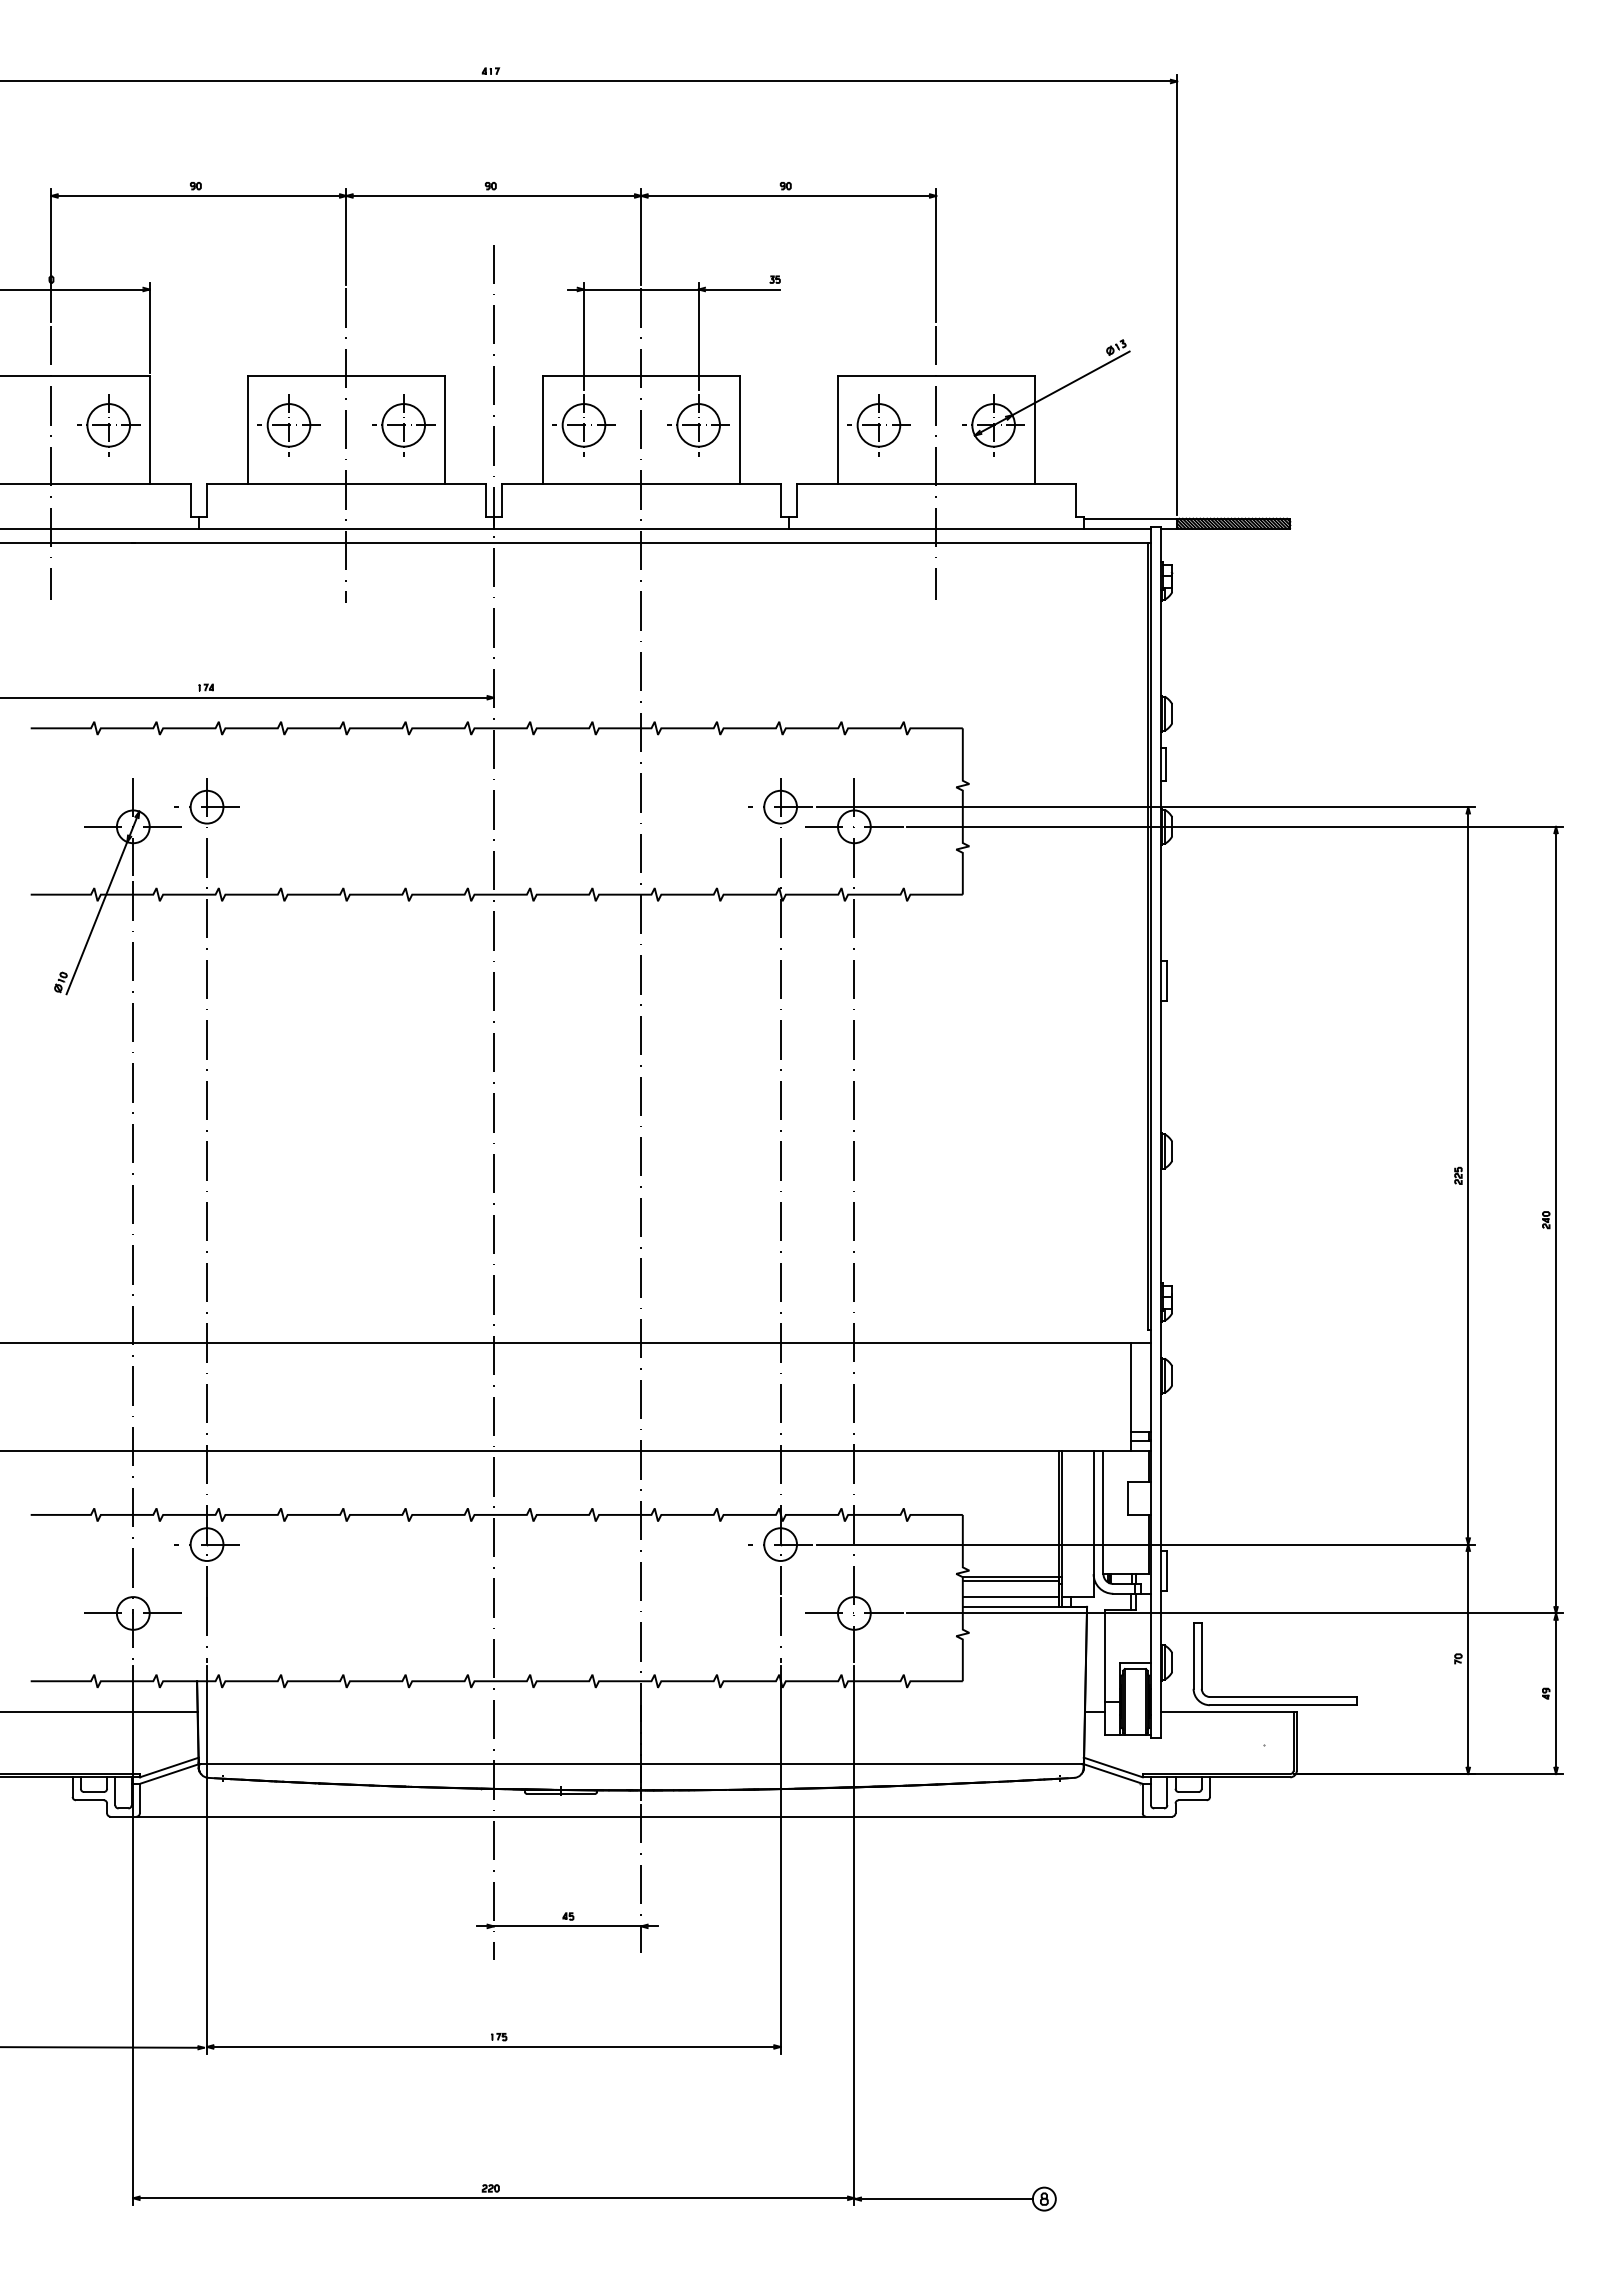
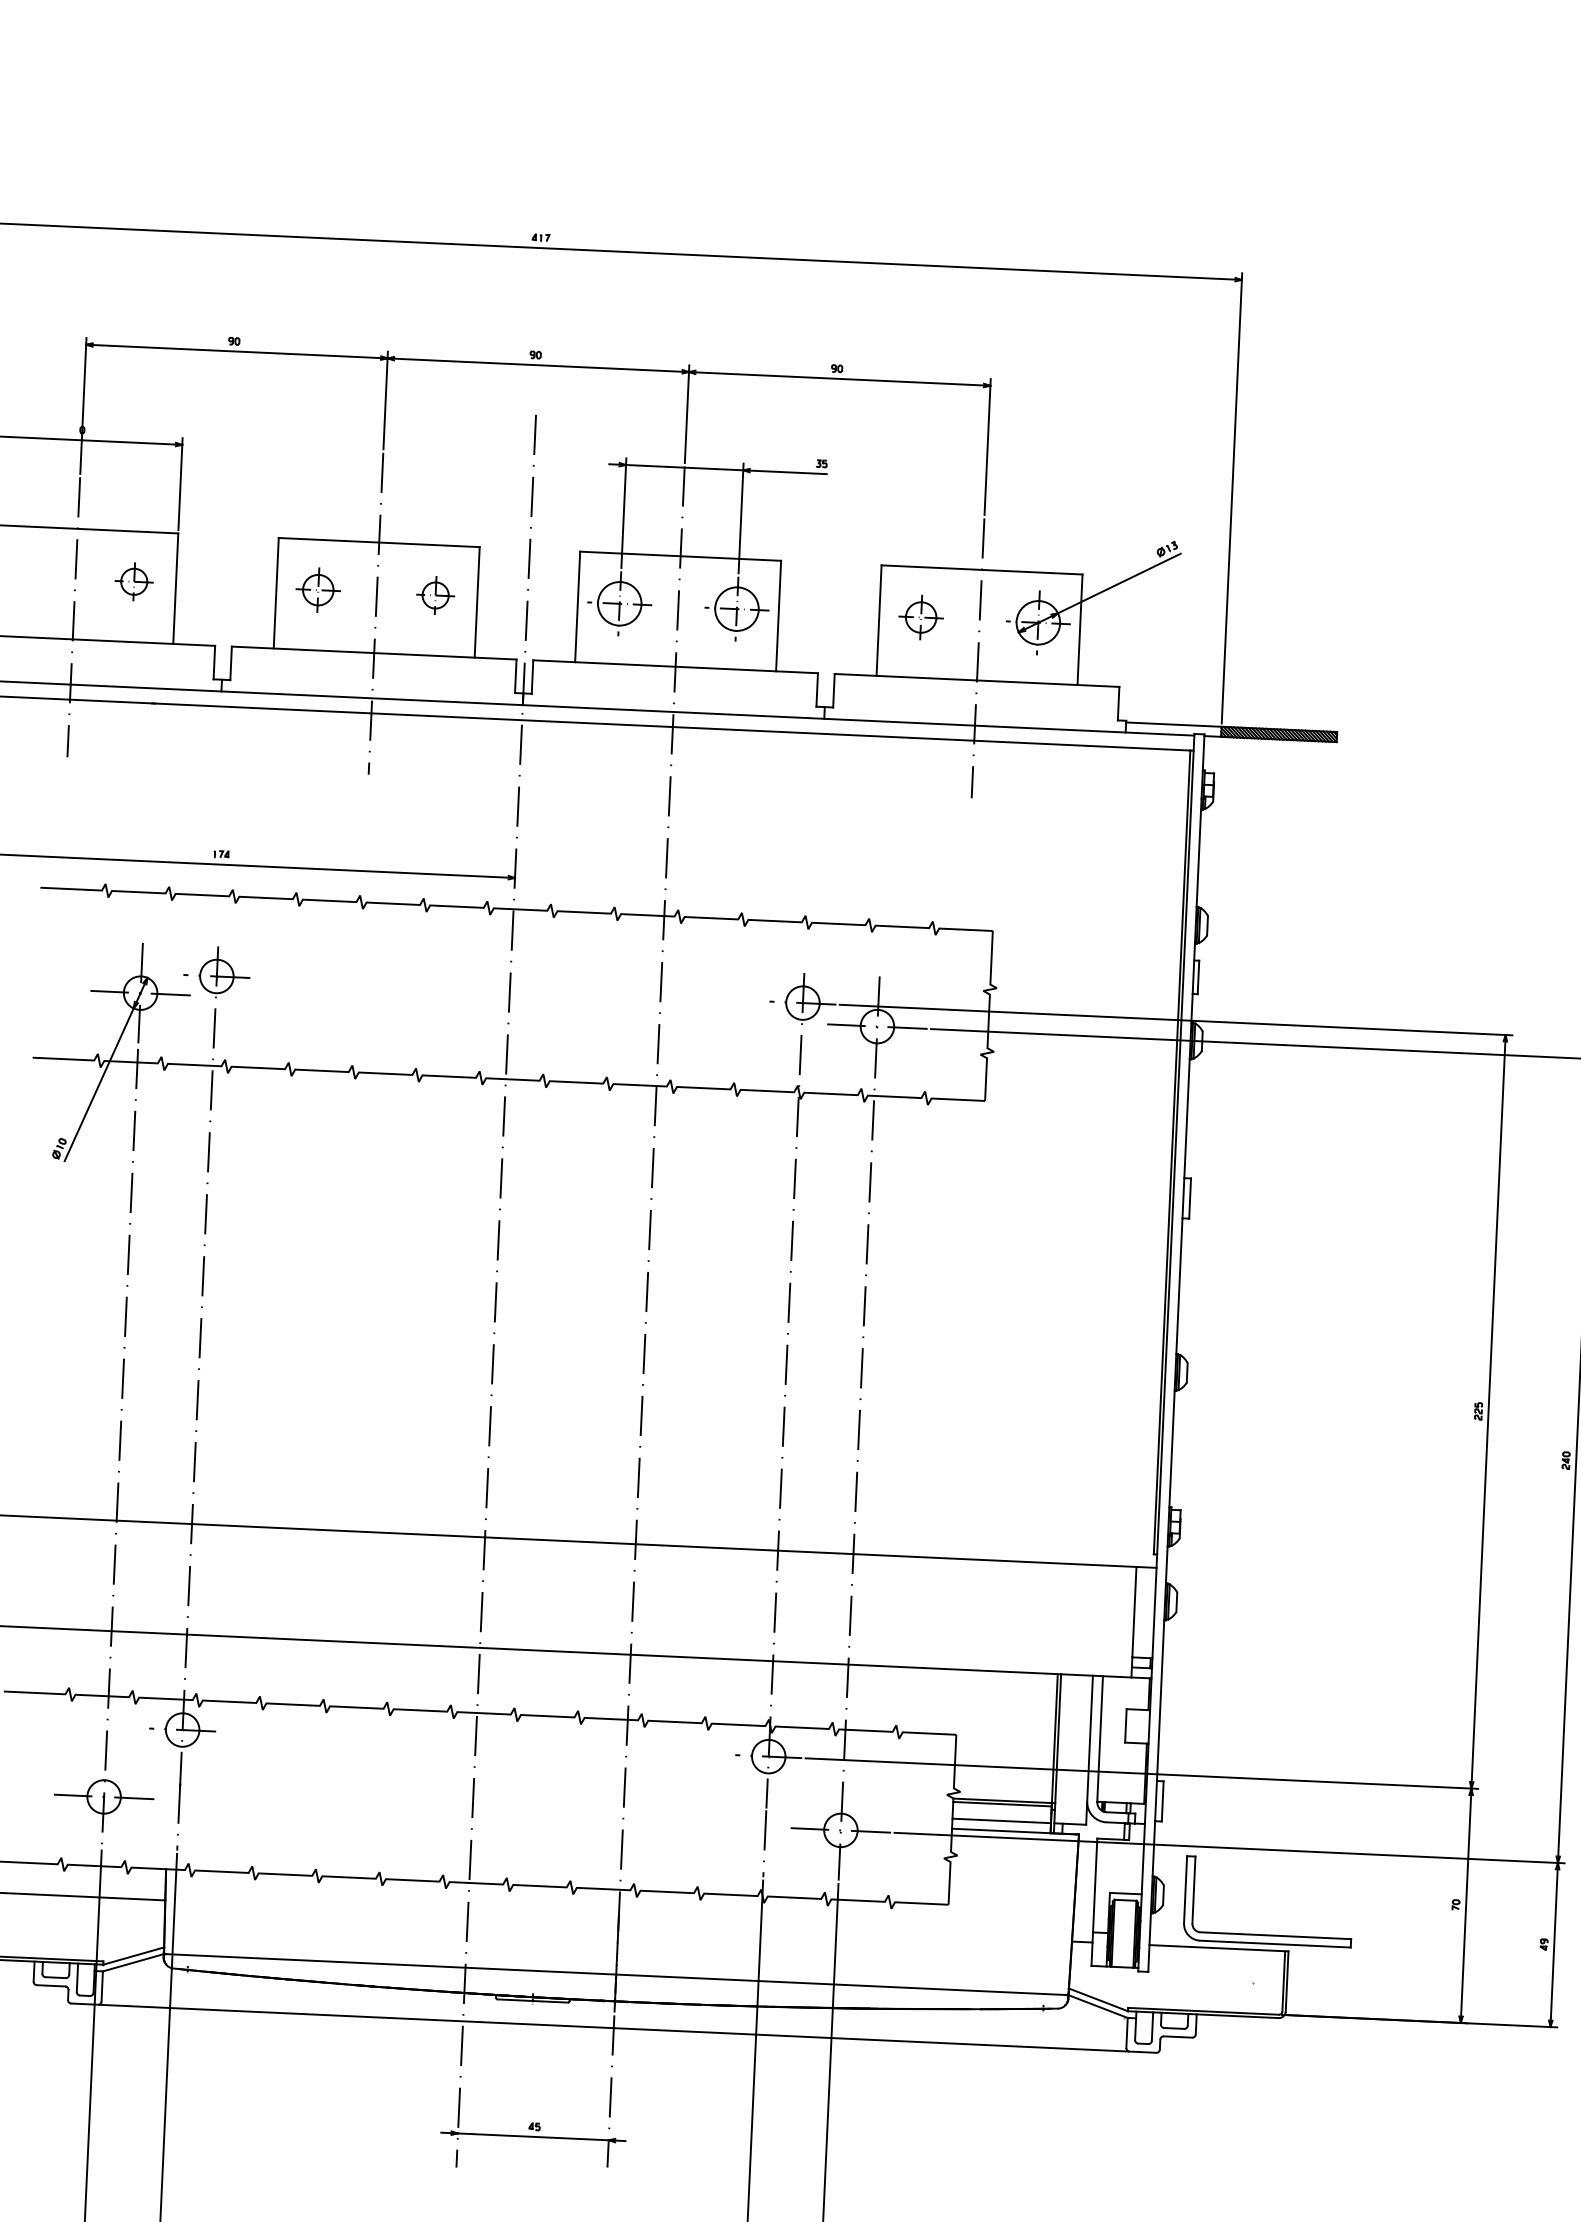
part: (108, 425) -> (133, 581), size x0.6
part: (288, 425) -> (317, 590), size x0.7
part: (403, 425) -> (435, 595), size x0.6
part: (878, 425) -> (920, 617), size x0.7

